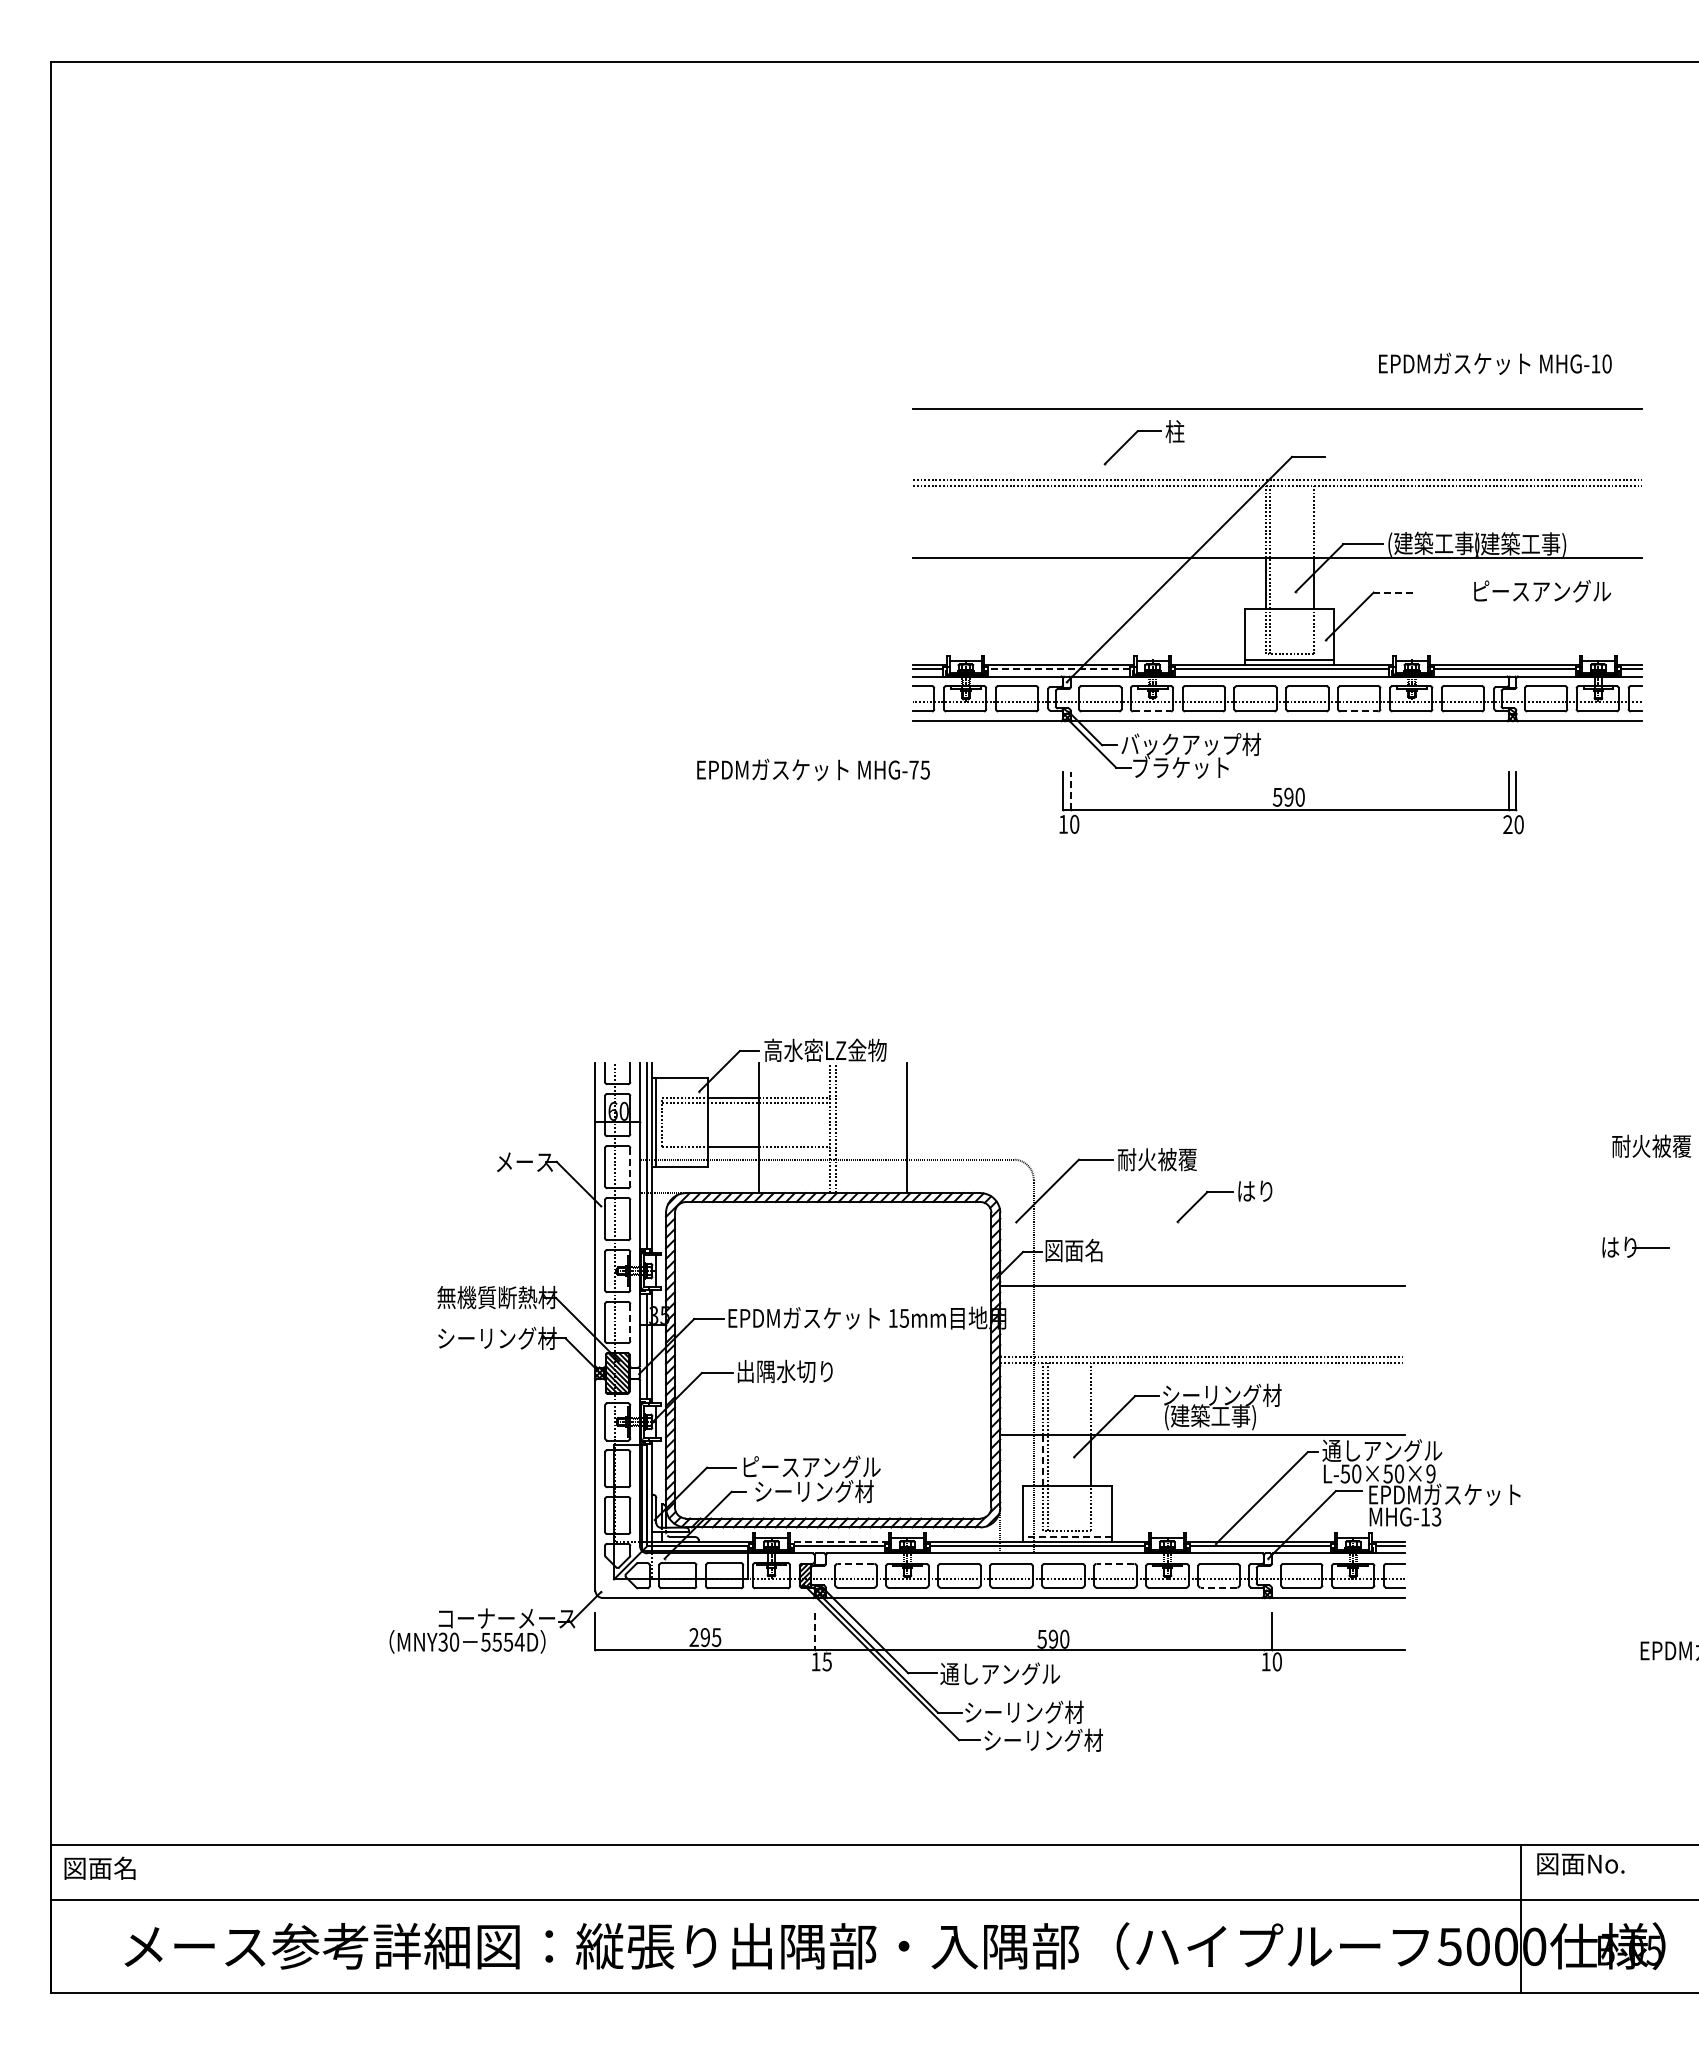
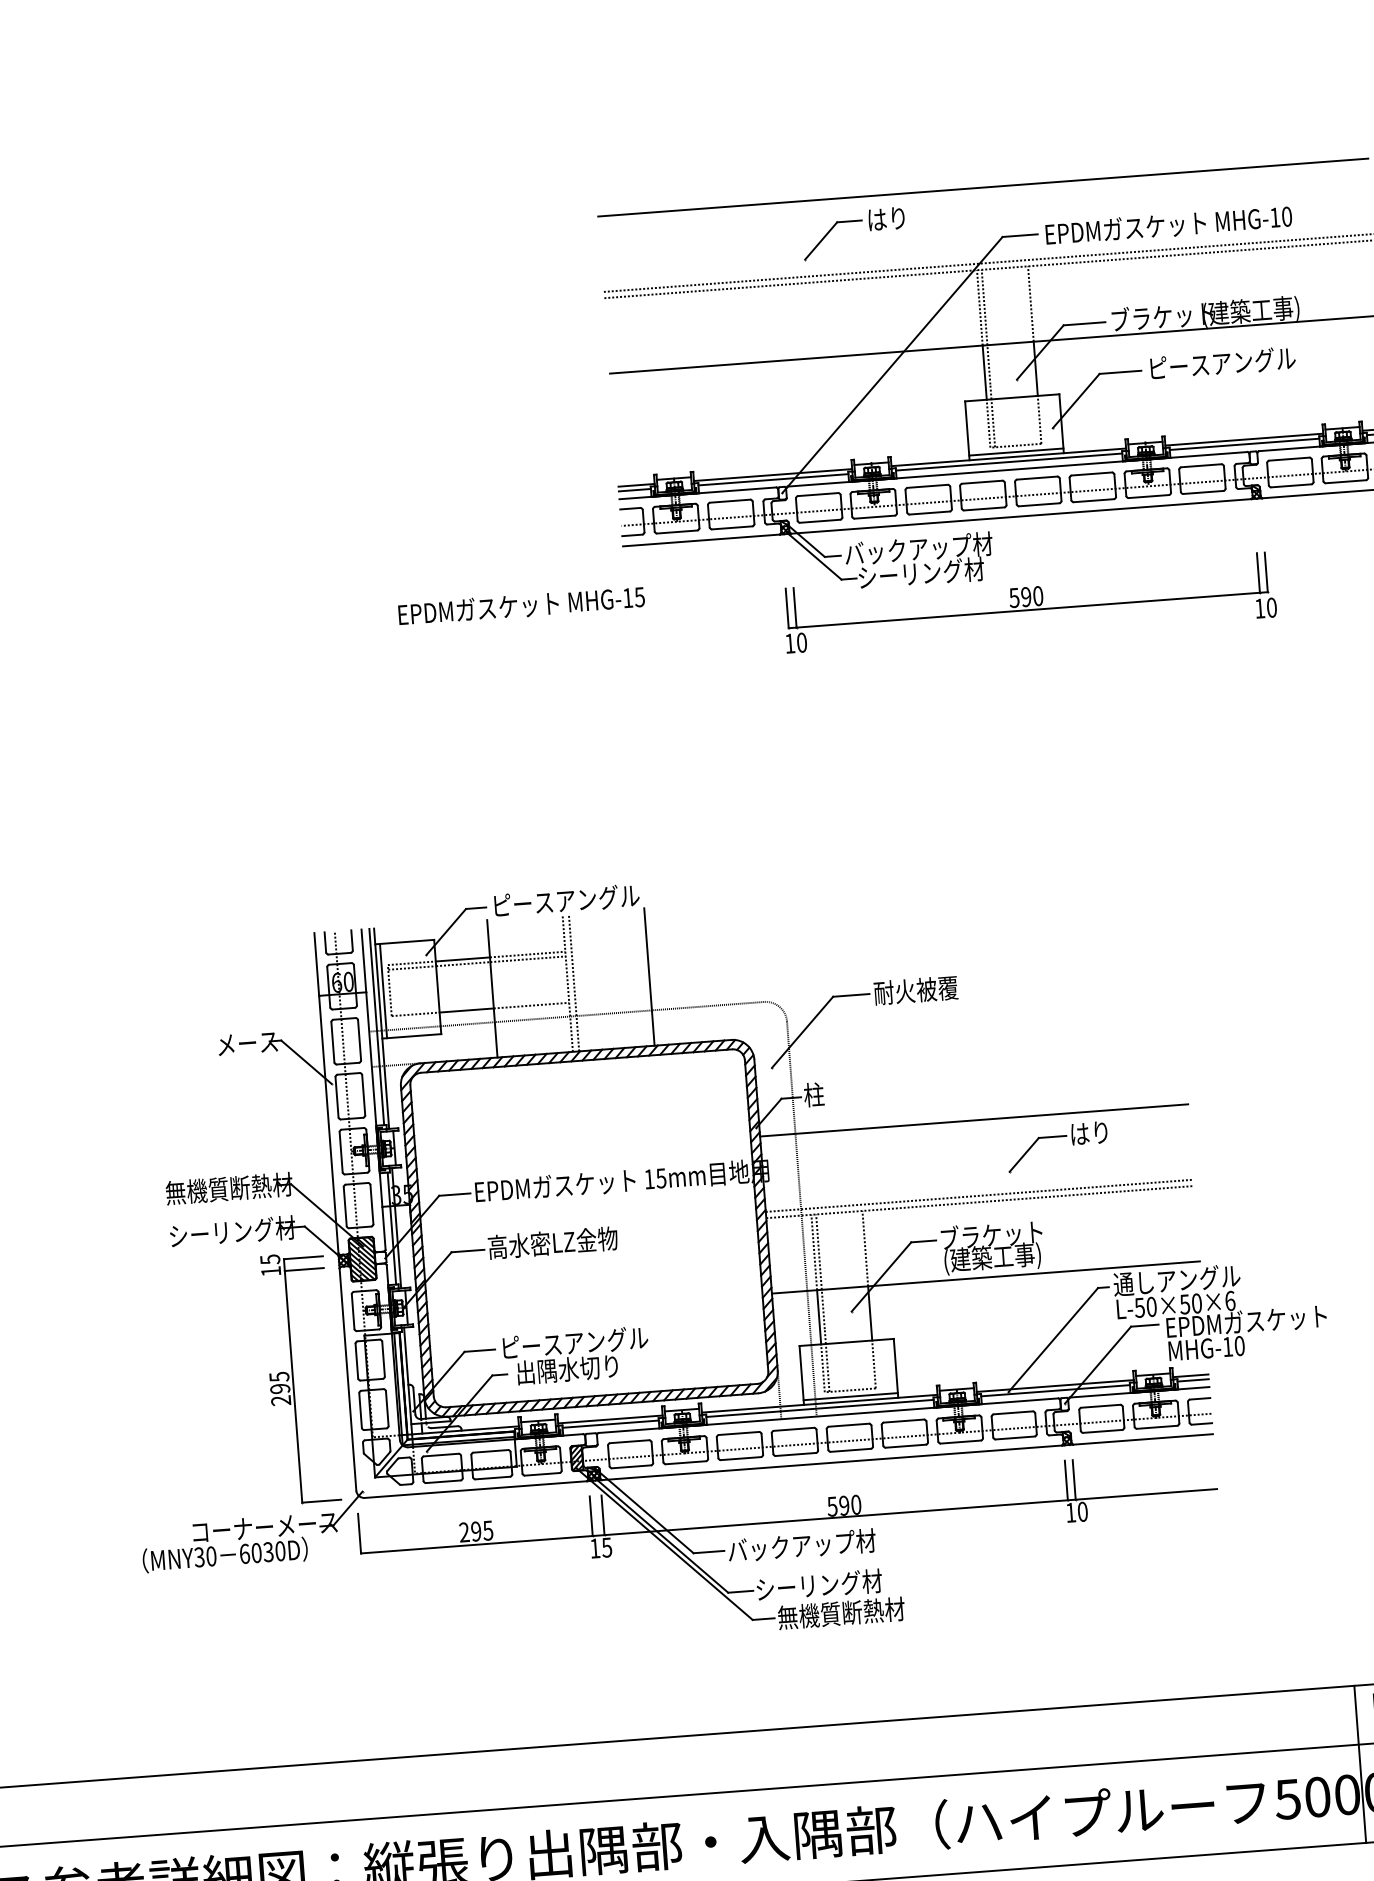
text: (1495, 363) -> (1169, 225), moved
text: (1183, 431) -> (885, 218), 柱 -> はり
text: (1436, 543) -> (1162, 317), (建築工事) -> ブラケット
text: (1542, 590) -> (1222, 362), moved
line: (1393, 592) -> (1120, 372), dashed -> solid
line: (1059, 669) -> (773, 480), dashed -> solid
line: (1151, 711) -> (874, 517), dashed -> solid
line: (1359, 711) -> (1094, 500), dashed -> solid
text: (1192, 767) -> (922, 573), ブラケット -> シーリング材
text: (913, 769) -> (627, 597), MHG-75 -> MHG-15
line: (1070, 791) -> (794, 608), dashed -> solid
text: (1507, 824) -> (1259, 608), 20 -> 10
text: (833, 1049) -> (564, 899), 高水密LZ金物 -> ピースアングル
line: (630, 1167) -> (359, 1040), dashed -> solid
part: (1224, 1192) -> (1056, 1137), moved
text: (1073, 1250) -> (834, 1093), 図面名 -> 柱
line: (630, 1323) -> (372, 1205), dashed -> solid
text: (797, 1371) -> (552, 1243), 出隅水切り -> 高水密LZ金物
text: (1222, 1394) -> (1003, 1233), シーリング材 -> ブラケット
line: (1043, 1460) -> (819, 1317), dashed -> solid
text: (1430, 1473) -> (1229, 1300), L-50×50×9 -> L-50×50×6
part: (544, 1480) -> (293, 1378), added
text: (814, 1491) -> (580, 1368), シーリング材 -> 出隅水切り
text: (1436, 1516) -> (1239, 1345), MHG-13 -> MHG-10
line: (1067, 1537) -> (851, 1397), dashed -> solid
line: (839, 1541) -> (610, 1419), dashed -> solid
line: (855, 1563) -> (629, 1441), dashed -> solid
line: (1115, 1563) -> (903, 1420), dashed -> solid
line: (1218, 1587) -> (1014, 1437), dashed -> solid
line: (825, 1630) -> (602, 1514), added
line: (1264, 1630) -> (1066, 1479), added
line: (814, 1631) -> (591, 1516), dashed -> solid
text: (502, 1641) -> (262, 1551), 5554D -> 6030D
text: (1010, 1673) -> (801, 1545), 通しアングル -> バックアップ材
text: (1033, 1739) -> (831, 1613), シーリング材 -> 無機質断熱材

